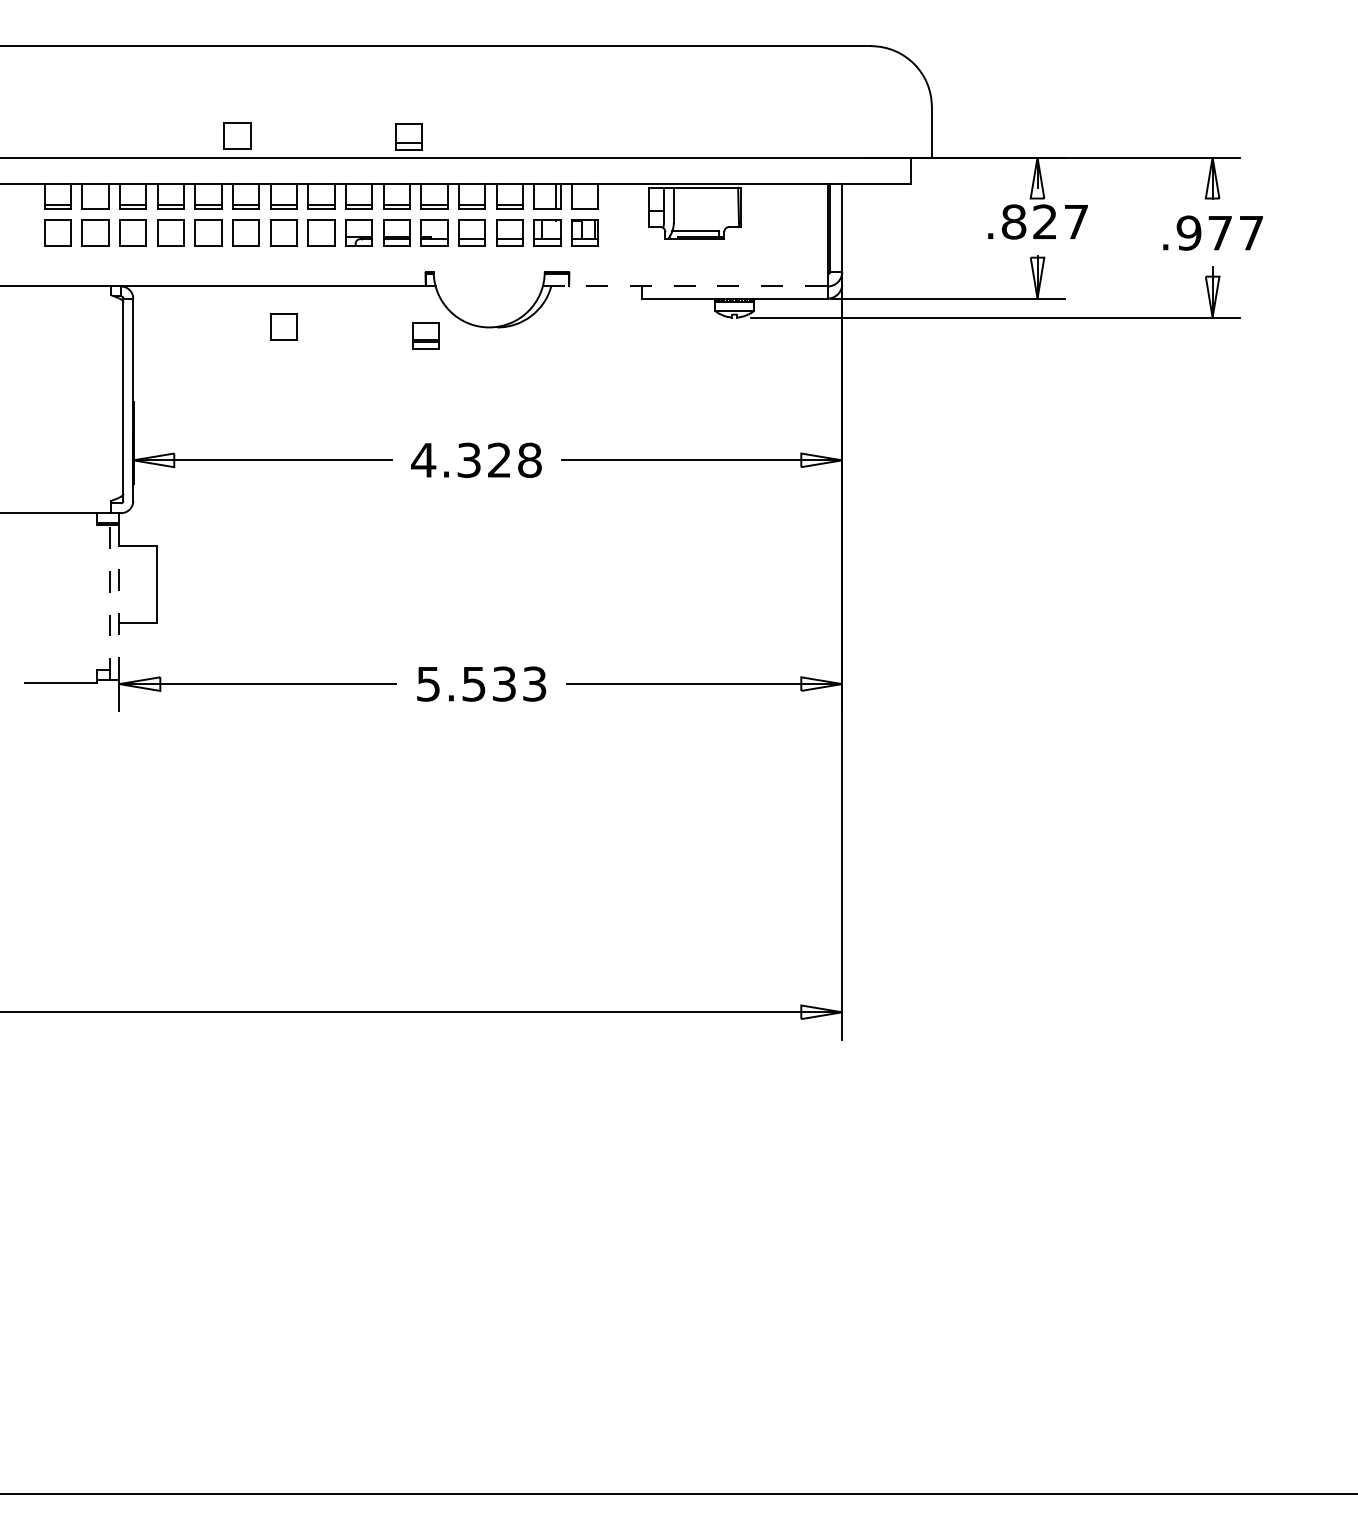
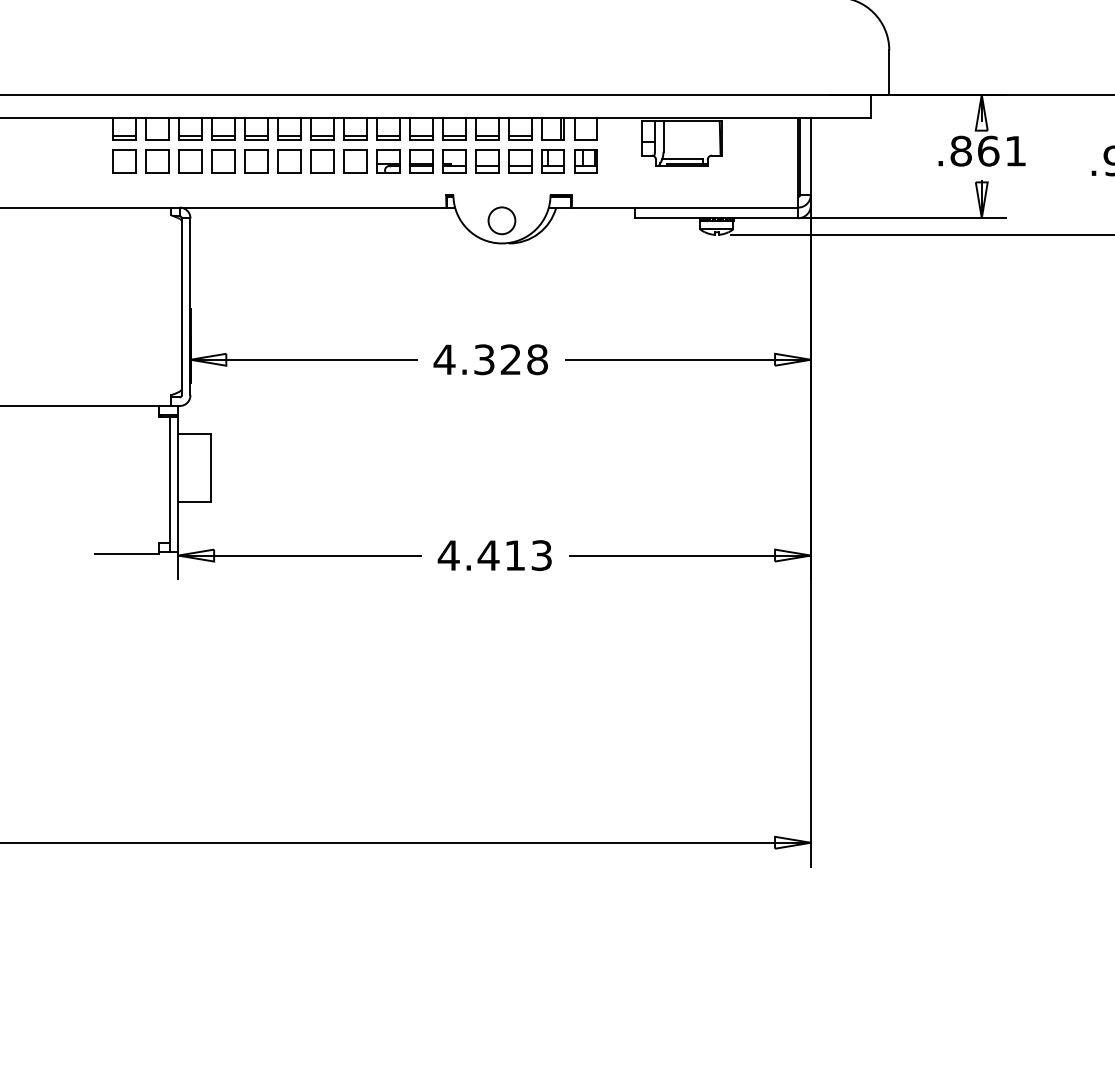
part: (237, 135) -> (281, 75), removed
part: (408, 136) -> (431, 76), removed
text: (1060, 221) -> (1001, 150), .827 -> .861
line: (685, 286) -> (673, 207), dashed -> solid
circle: (489, 301) -> (502, 220), added
part: (283, 326) -> (321, 242), removed
part: (425, 335) -> (446, 250), removed
line: (109, 602) -> (169, 484), dashed -> solid
line: (119, 603) -> (178, 485), dashed -> solid
text: (465, 683) -> (481, 555), 5.533 -> 4.413

